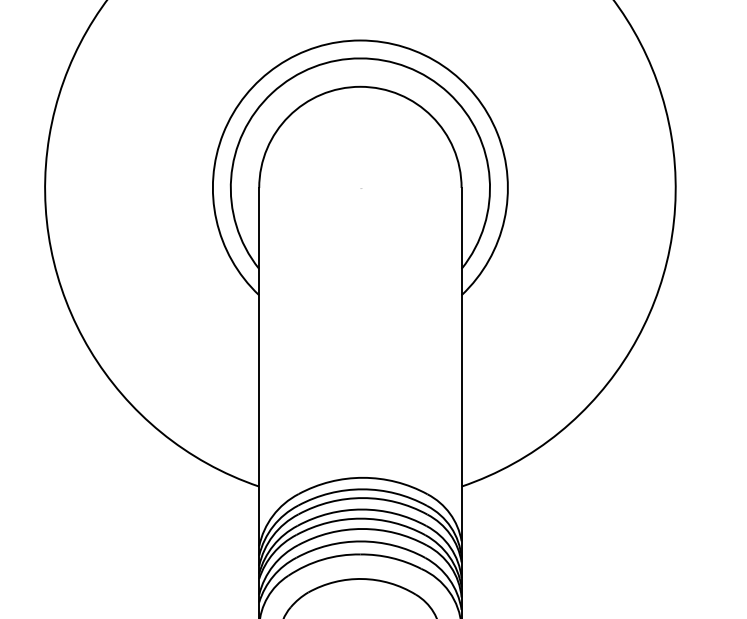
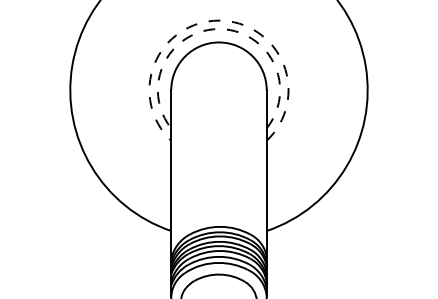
arc: (359, 40) -> (218, 20), solid -> dashed
arc: (359, 59) -> (218, 29), solid -> dashed

